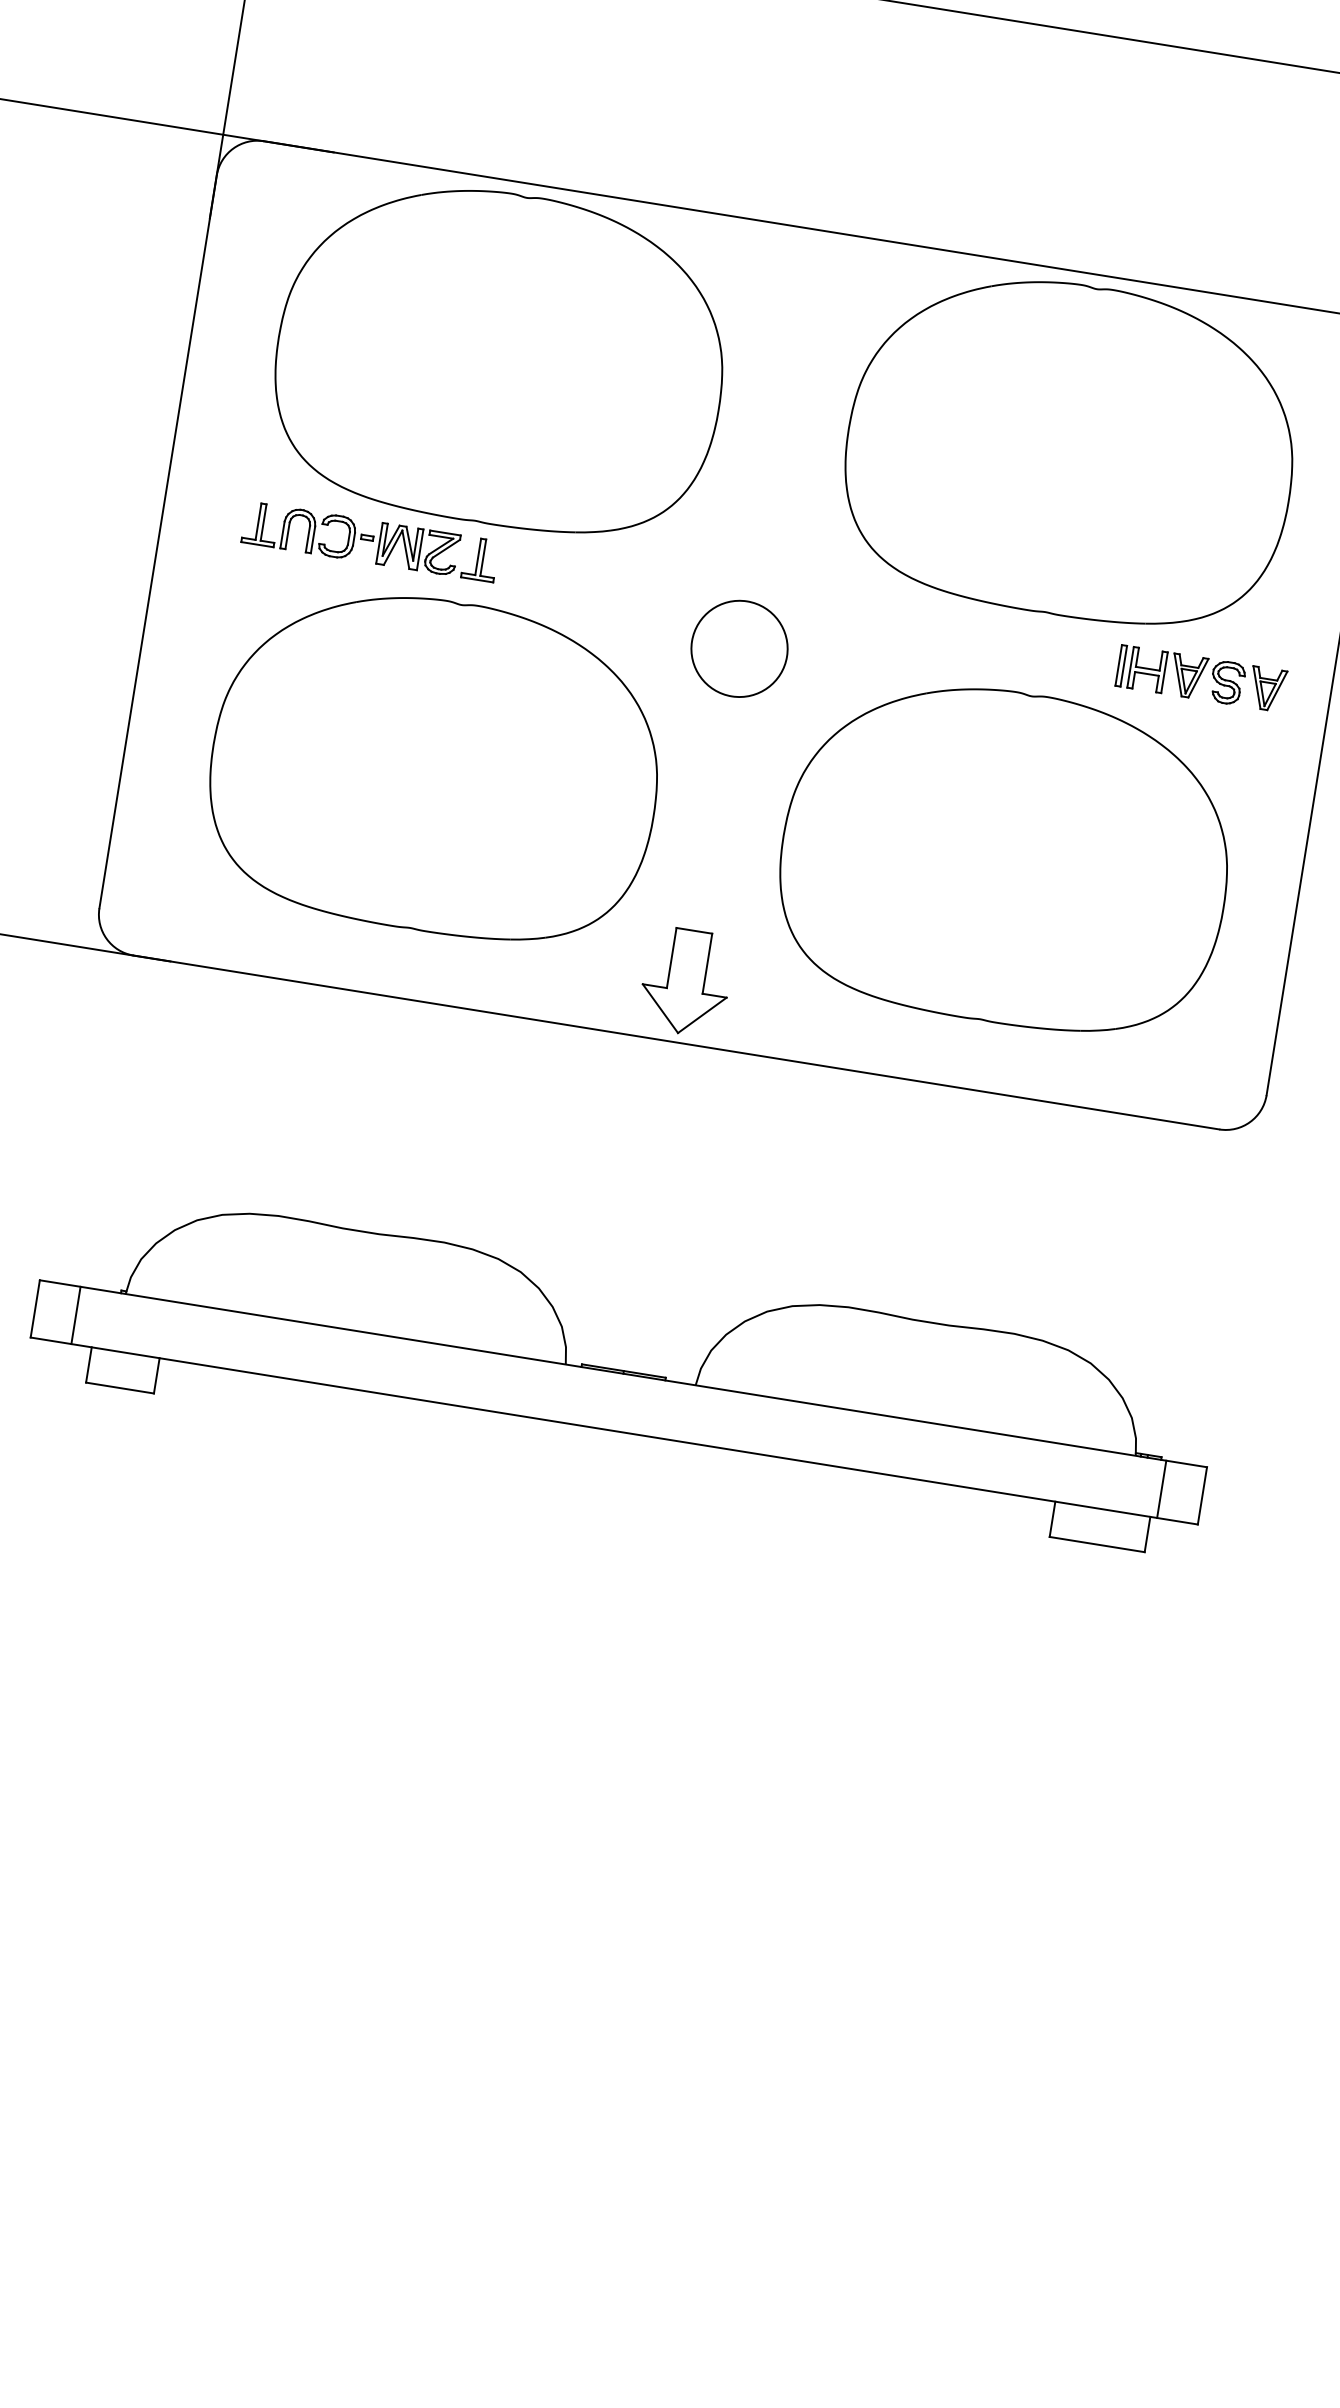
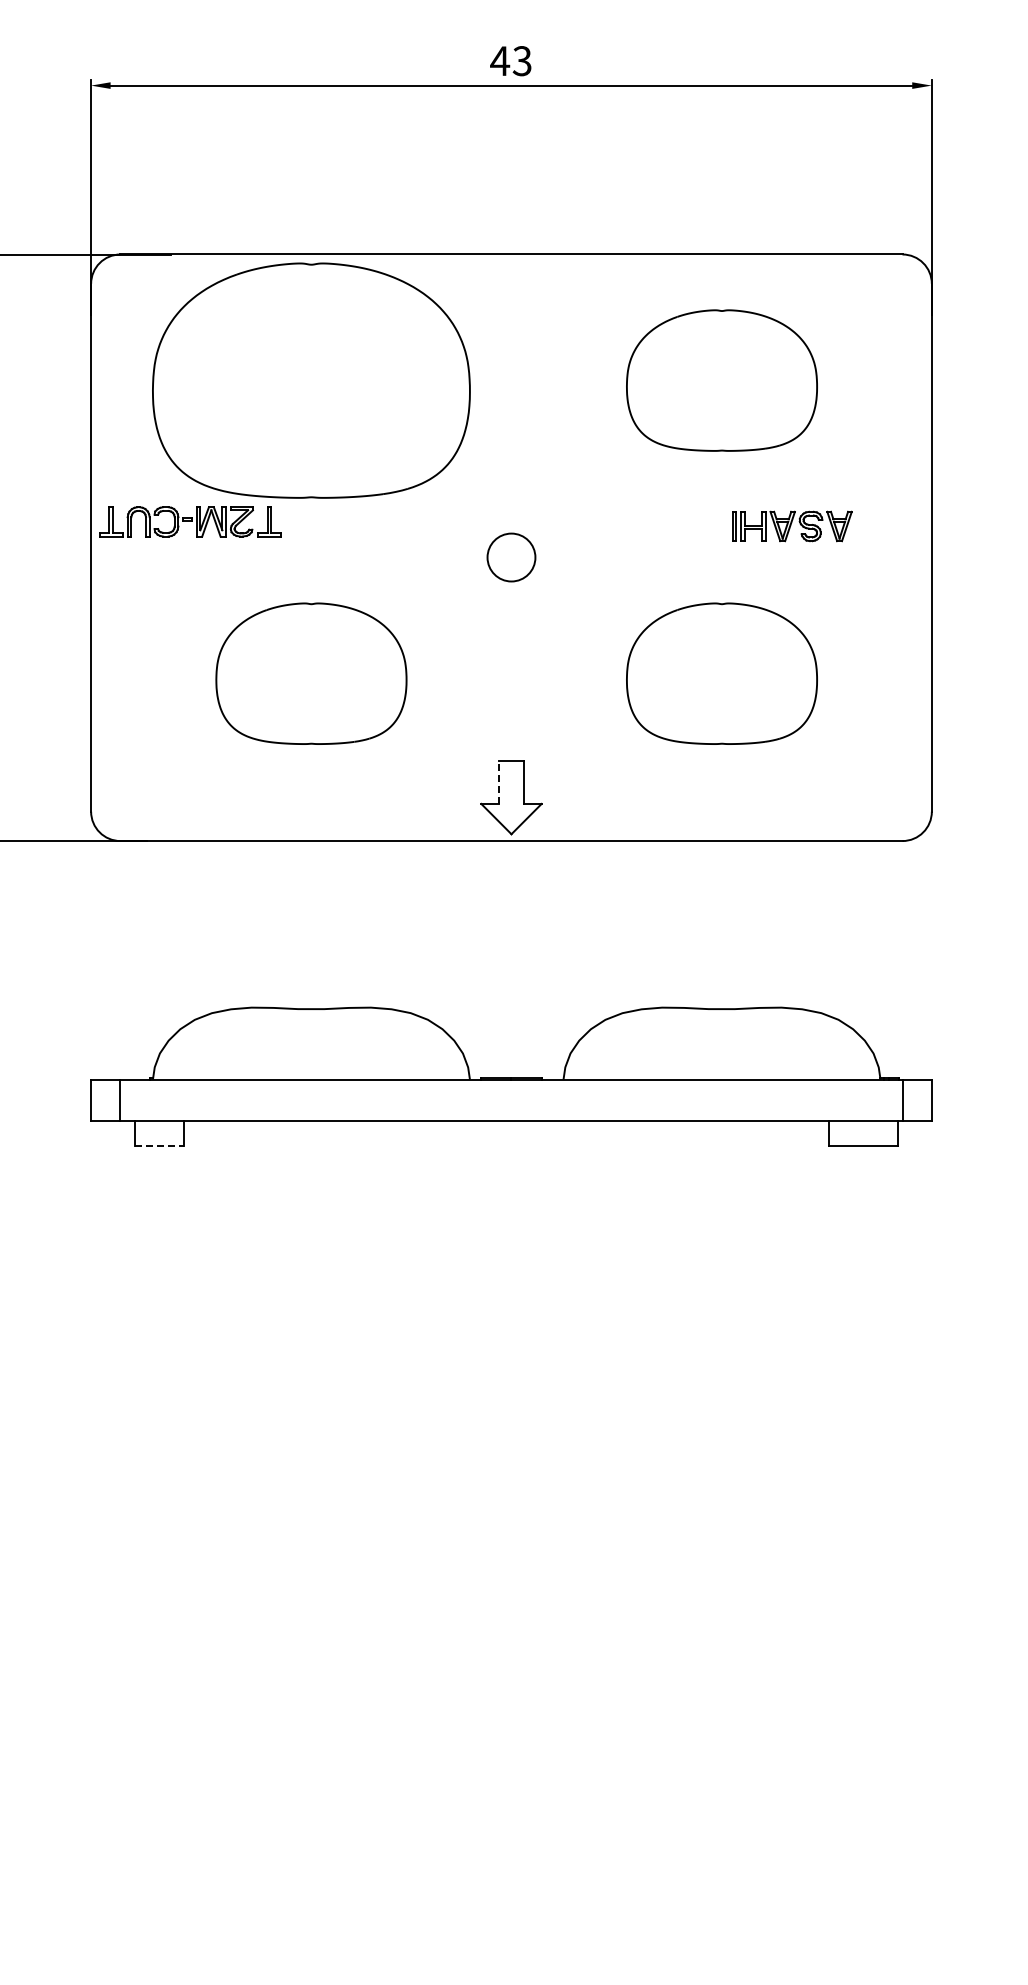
part: (1070, 449) -> (721, 380), size x0.6
part: (370, 541) -> (190, 521), moved
circle: (739, 648) -> (511, 557), size x0.7
part: (1201, 678) -> (792, 526), moved
part: (436, 765) -> (311, 673), size x0.6
part: (1005, 856) -> (721, 673), size x0.6
line: (671, 958) -> (498, 782), solid -> dashed
line: (121, 1388) -> (160, 1146), solid -> dashed

